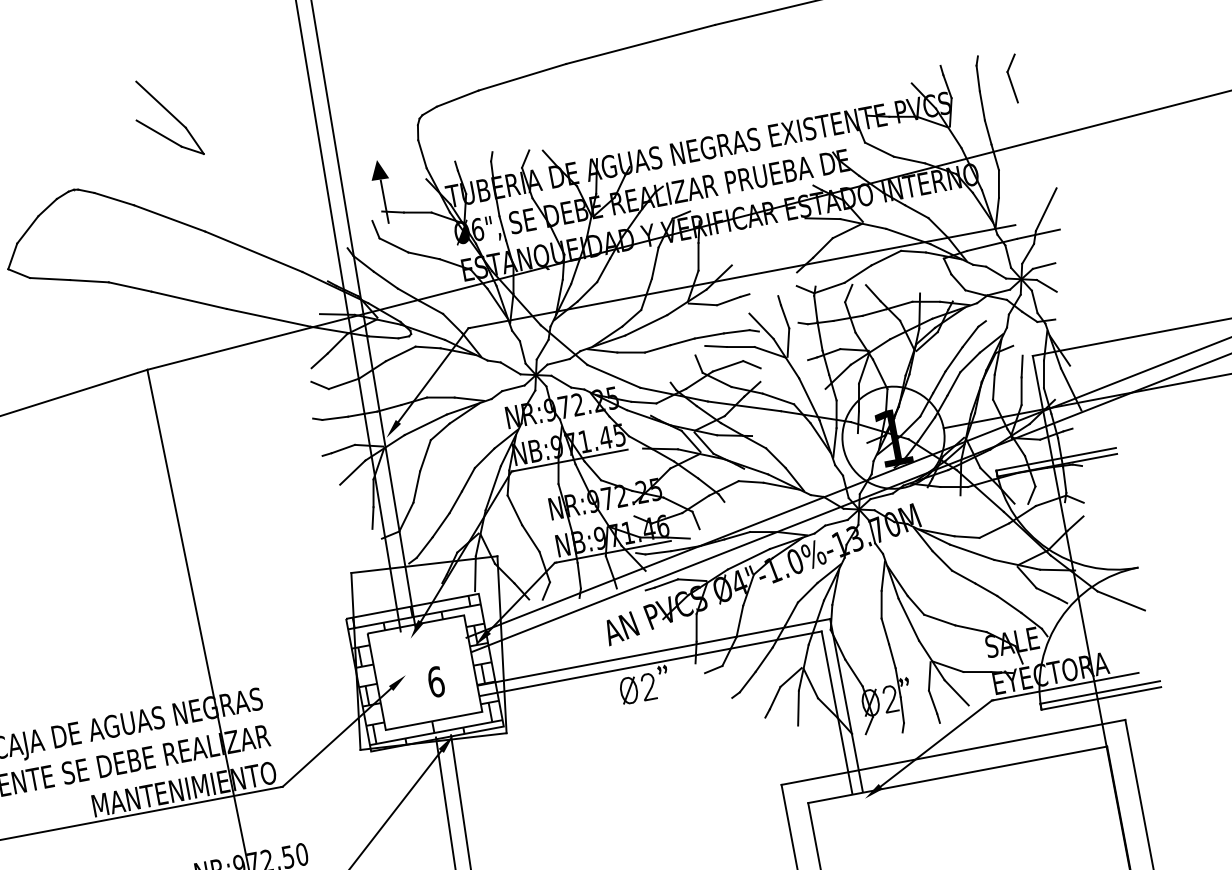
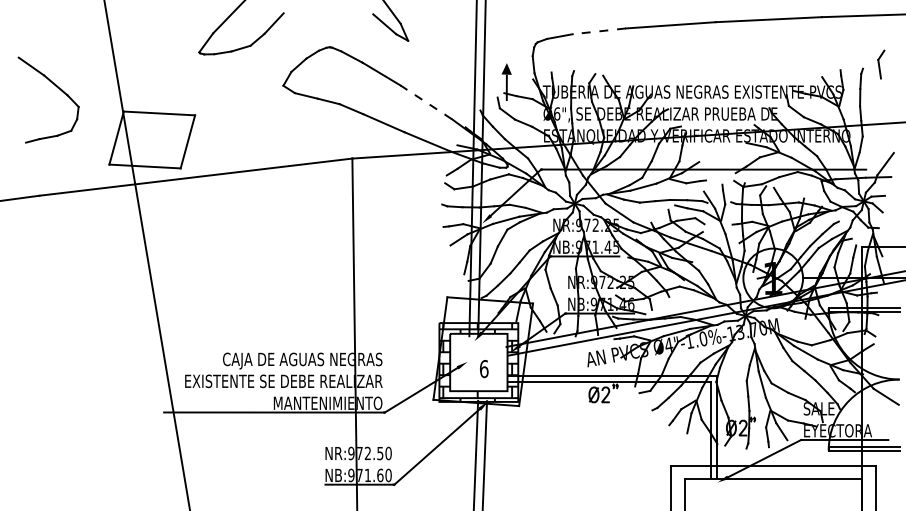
line: (522, 77) -> (599, 31), solid -> dashed
part: (1014, 78) -> (881, 64), moved
line: (254, 251) -> (426, 102), solid -> dashed

